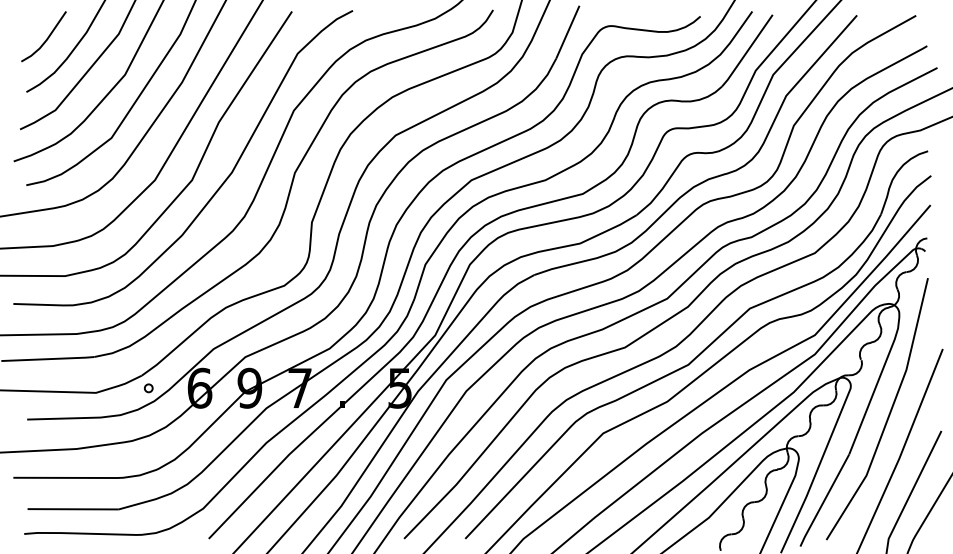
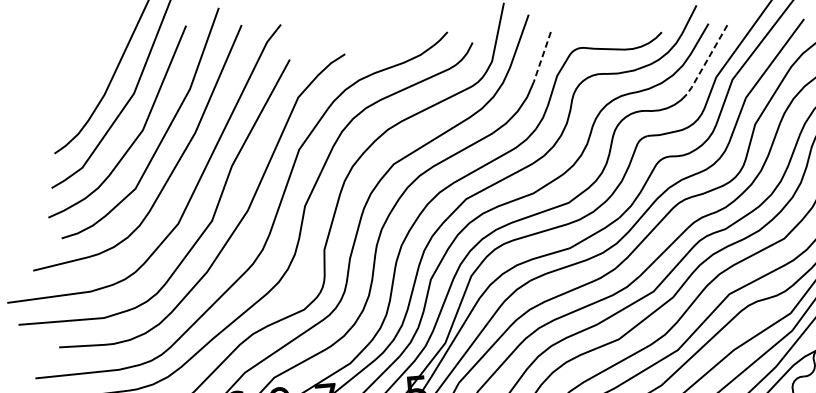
line: (567, 32) -> (542, 57), solid -> dashed
line: (46, 38) -> (68, 103), removed
line: (747, 51) -> (707, 60), solid -> dashed

